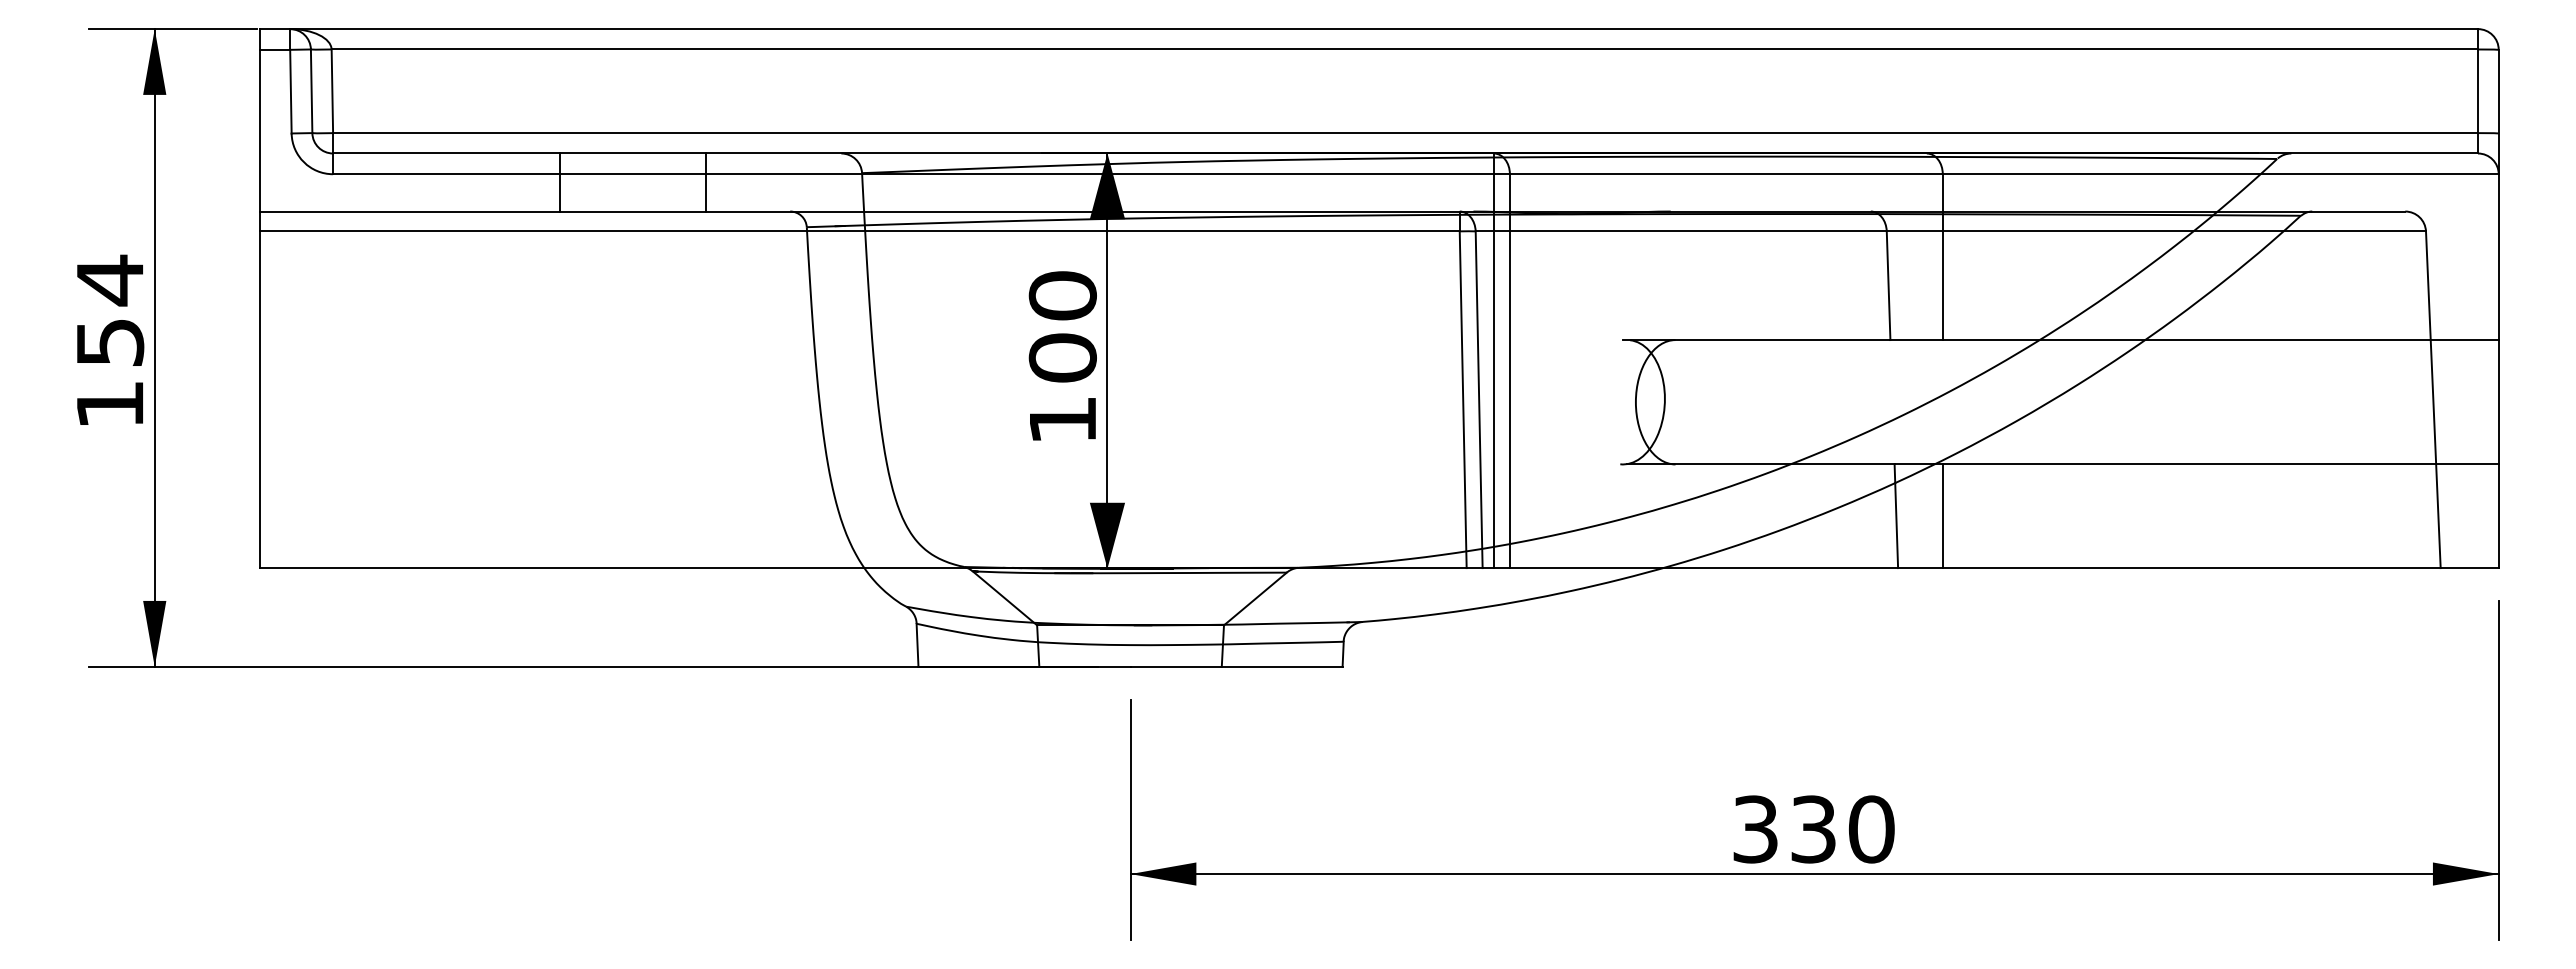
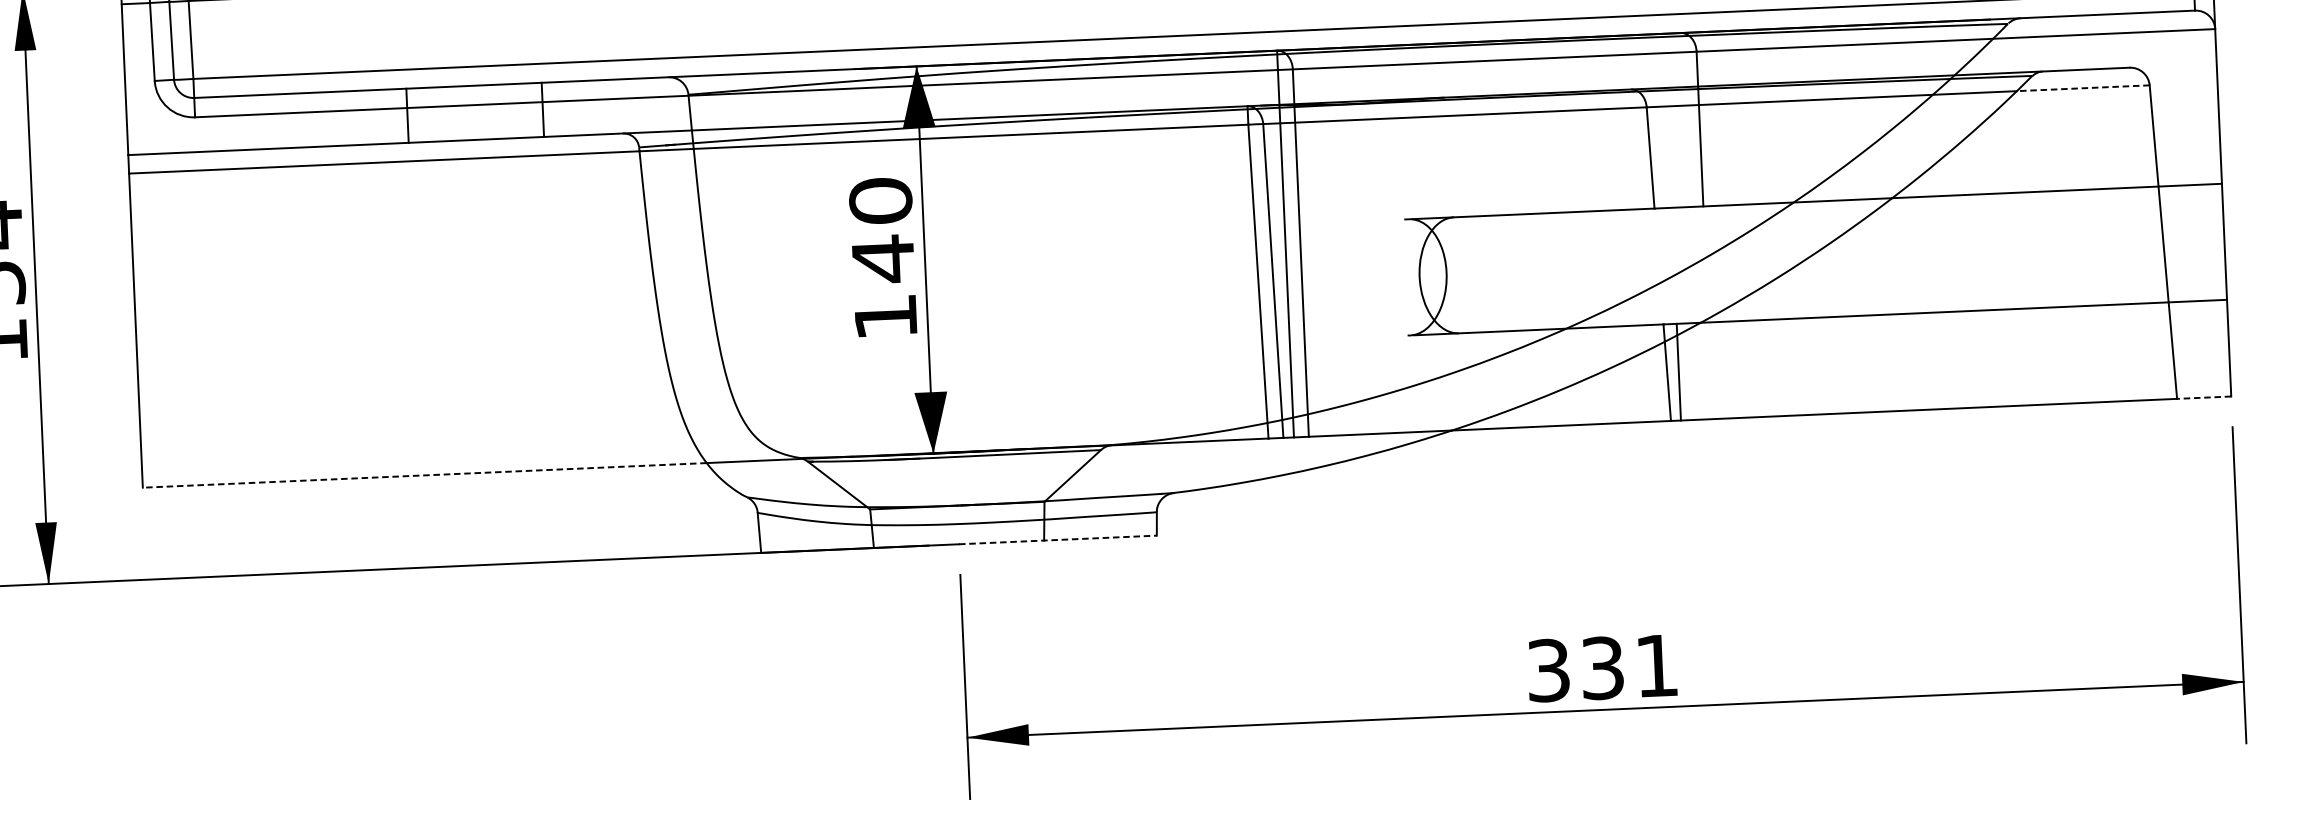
line: (2354, 231) -> (2083, 88), solid -> dashed
text: (1062, 358) -> (882, 259), 100 -> 140
line: (1942, 516) -> (1678, 372), moved
line: (561, 568) -> (424, 475), solid -> dashed
line: (2469, 568) -> (2204, 398), solid -> dashed
line: (1237, 666) -> (1058, 539), solid -> dashed
text: (1871, 829) -> (1656, 665), 330 -> 331

